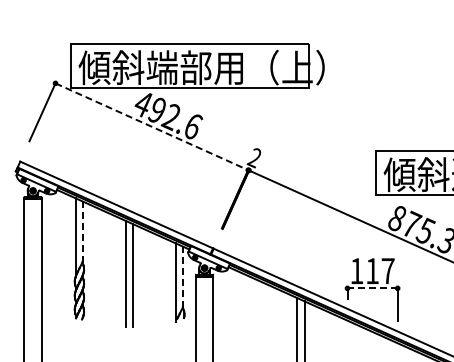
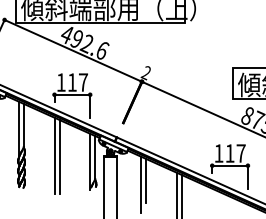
line: (151, 126) -> (72, 50), dashed -> solid
part: (150, 190) -> (72, 96), added
line: (82, 232) -> (23, 125), dashed -> solid
line: (183, 277) -> (95, 157), dashed -> solid
line: (372, 288) -> (230, 165), dashed -> solid
line: (254, 309) -> (146, 180), added
line: (247, 314) -> (141, 184), added

